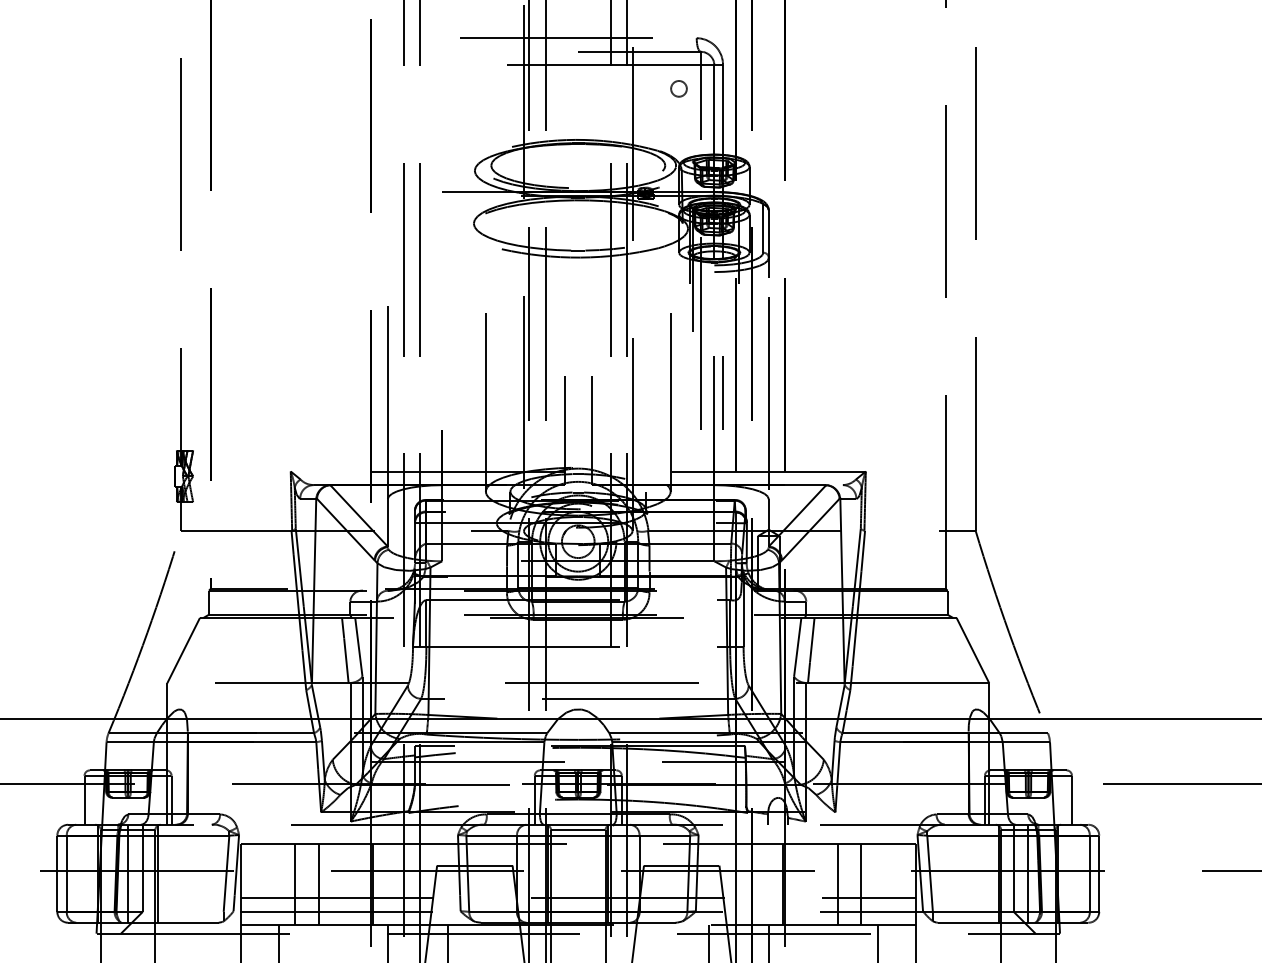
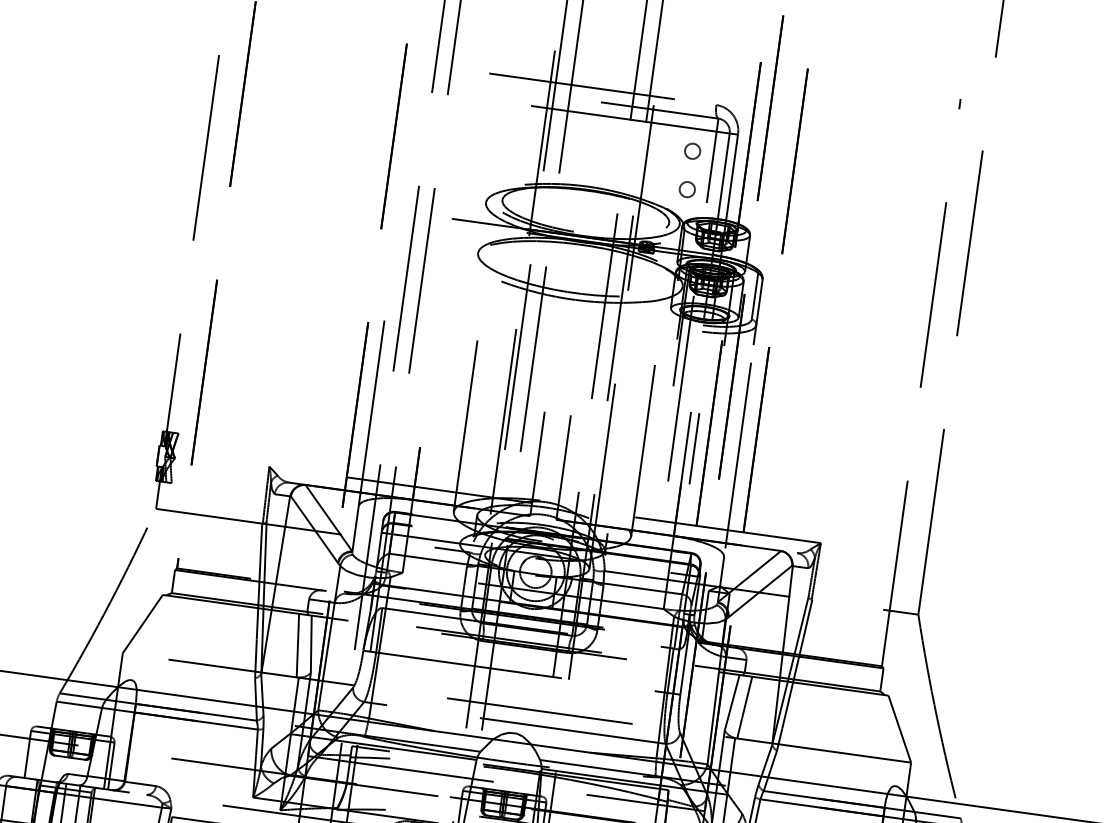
circle: (678, 128) -> (686, 189), added

